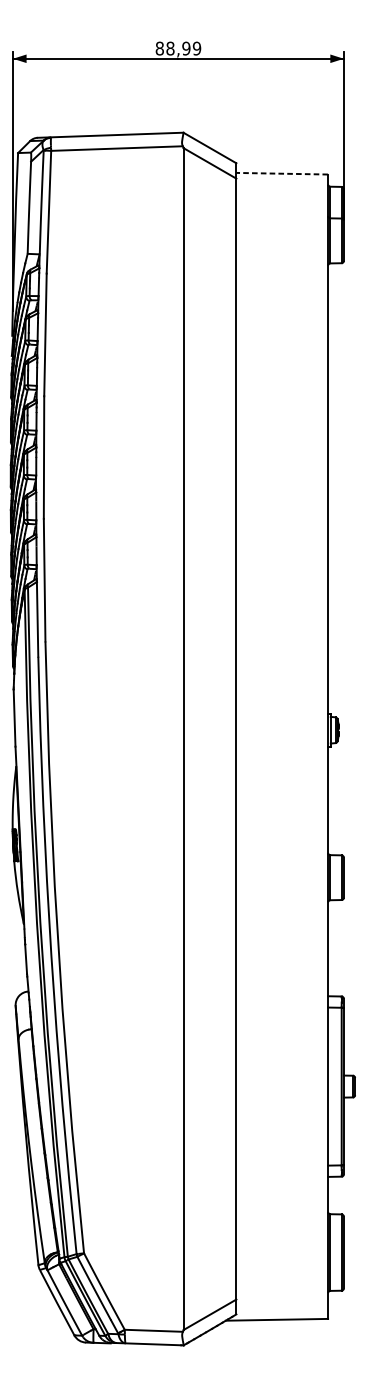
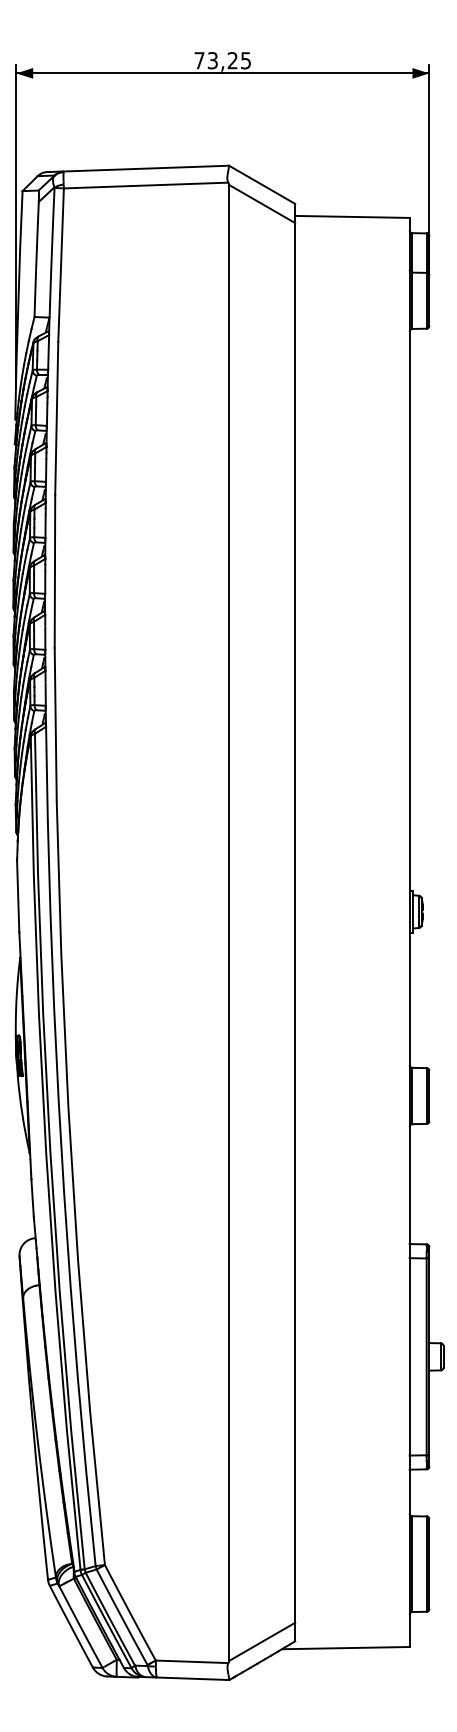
text: (178, 48) -> (222, 60), 88,99 -> 73,25
line: (281, 173) -> (351, 216), dashed -> solid

